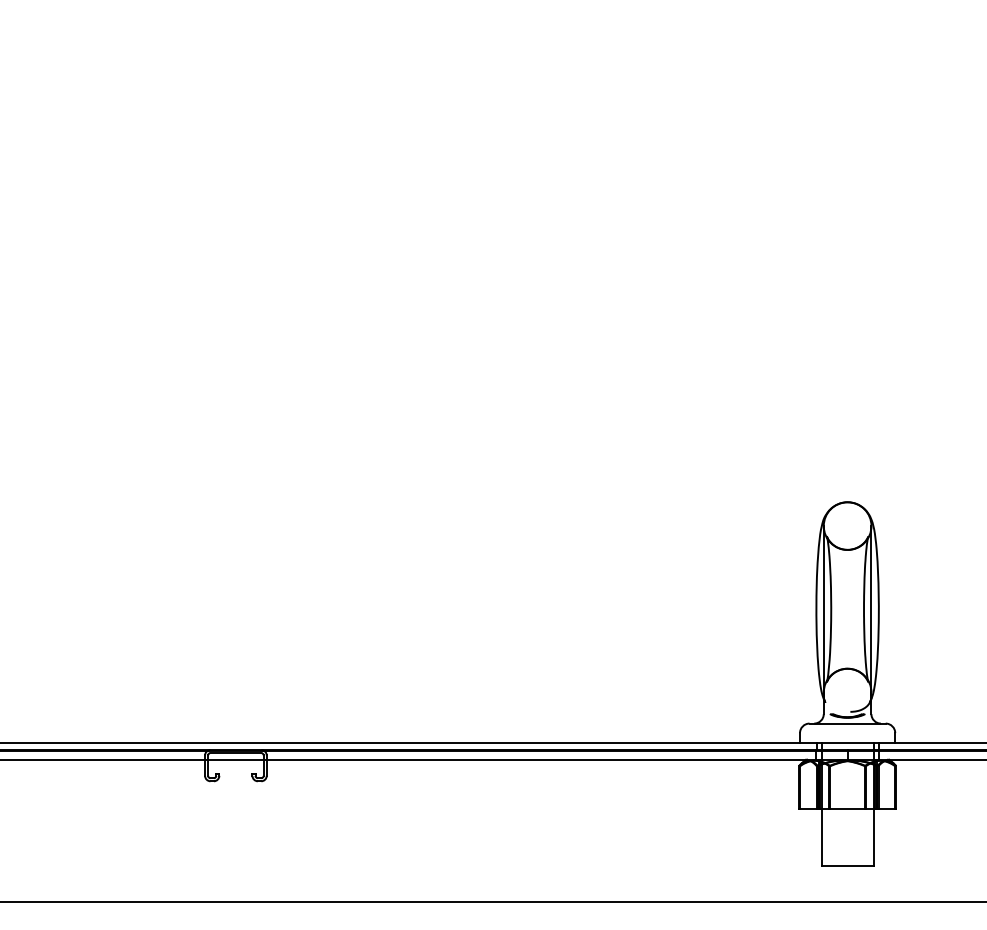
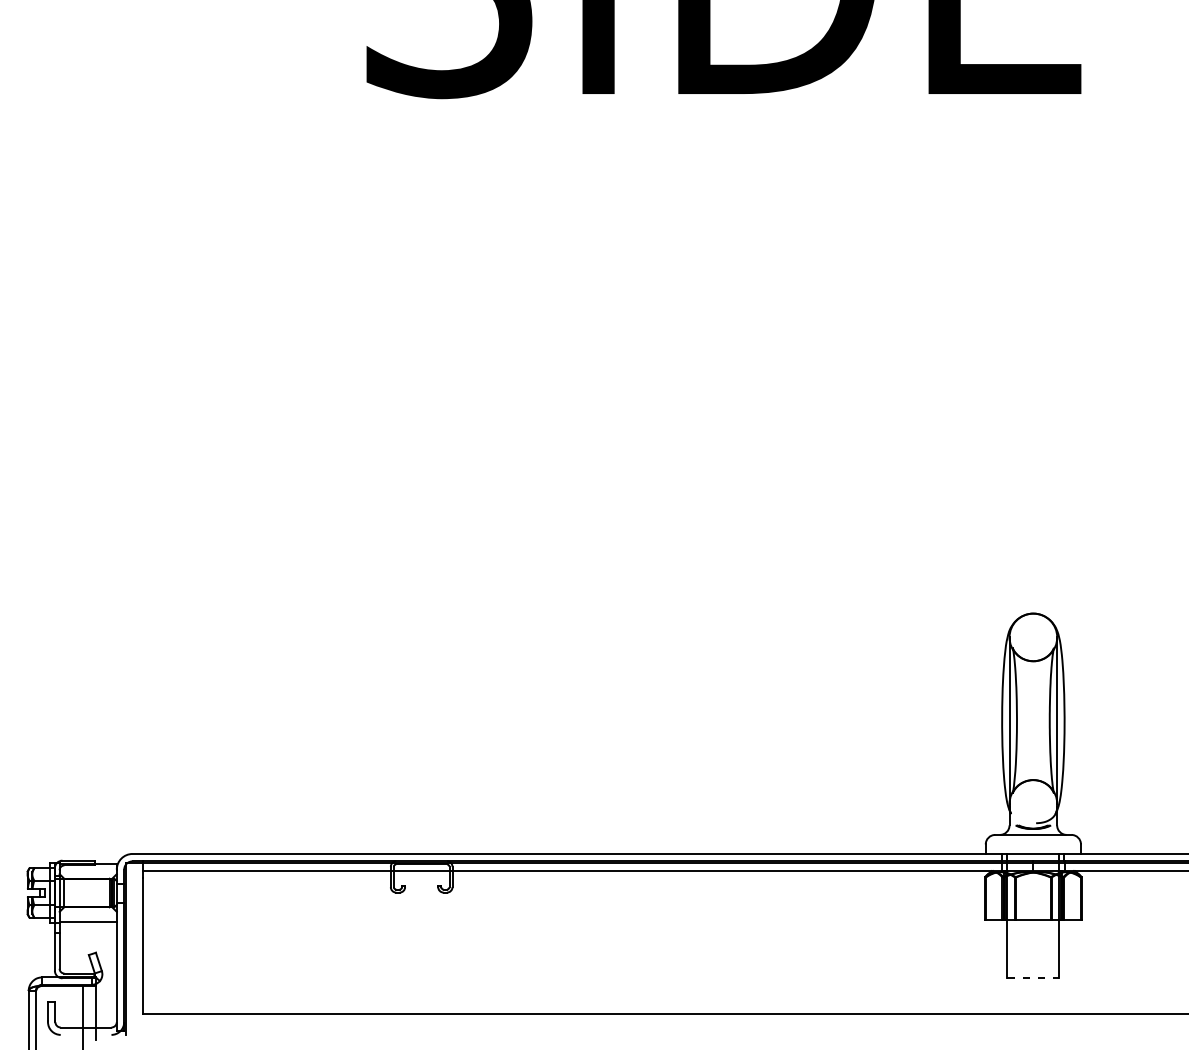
line: (847, 866) -> (1033, 977), solid -> dashed

